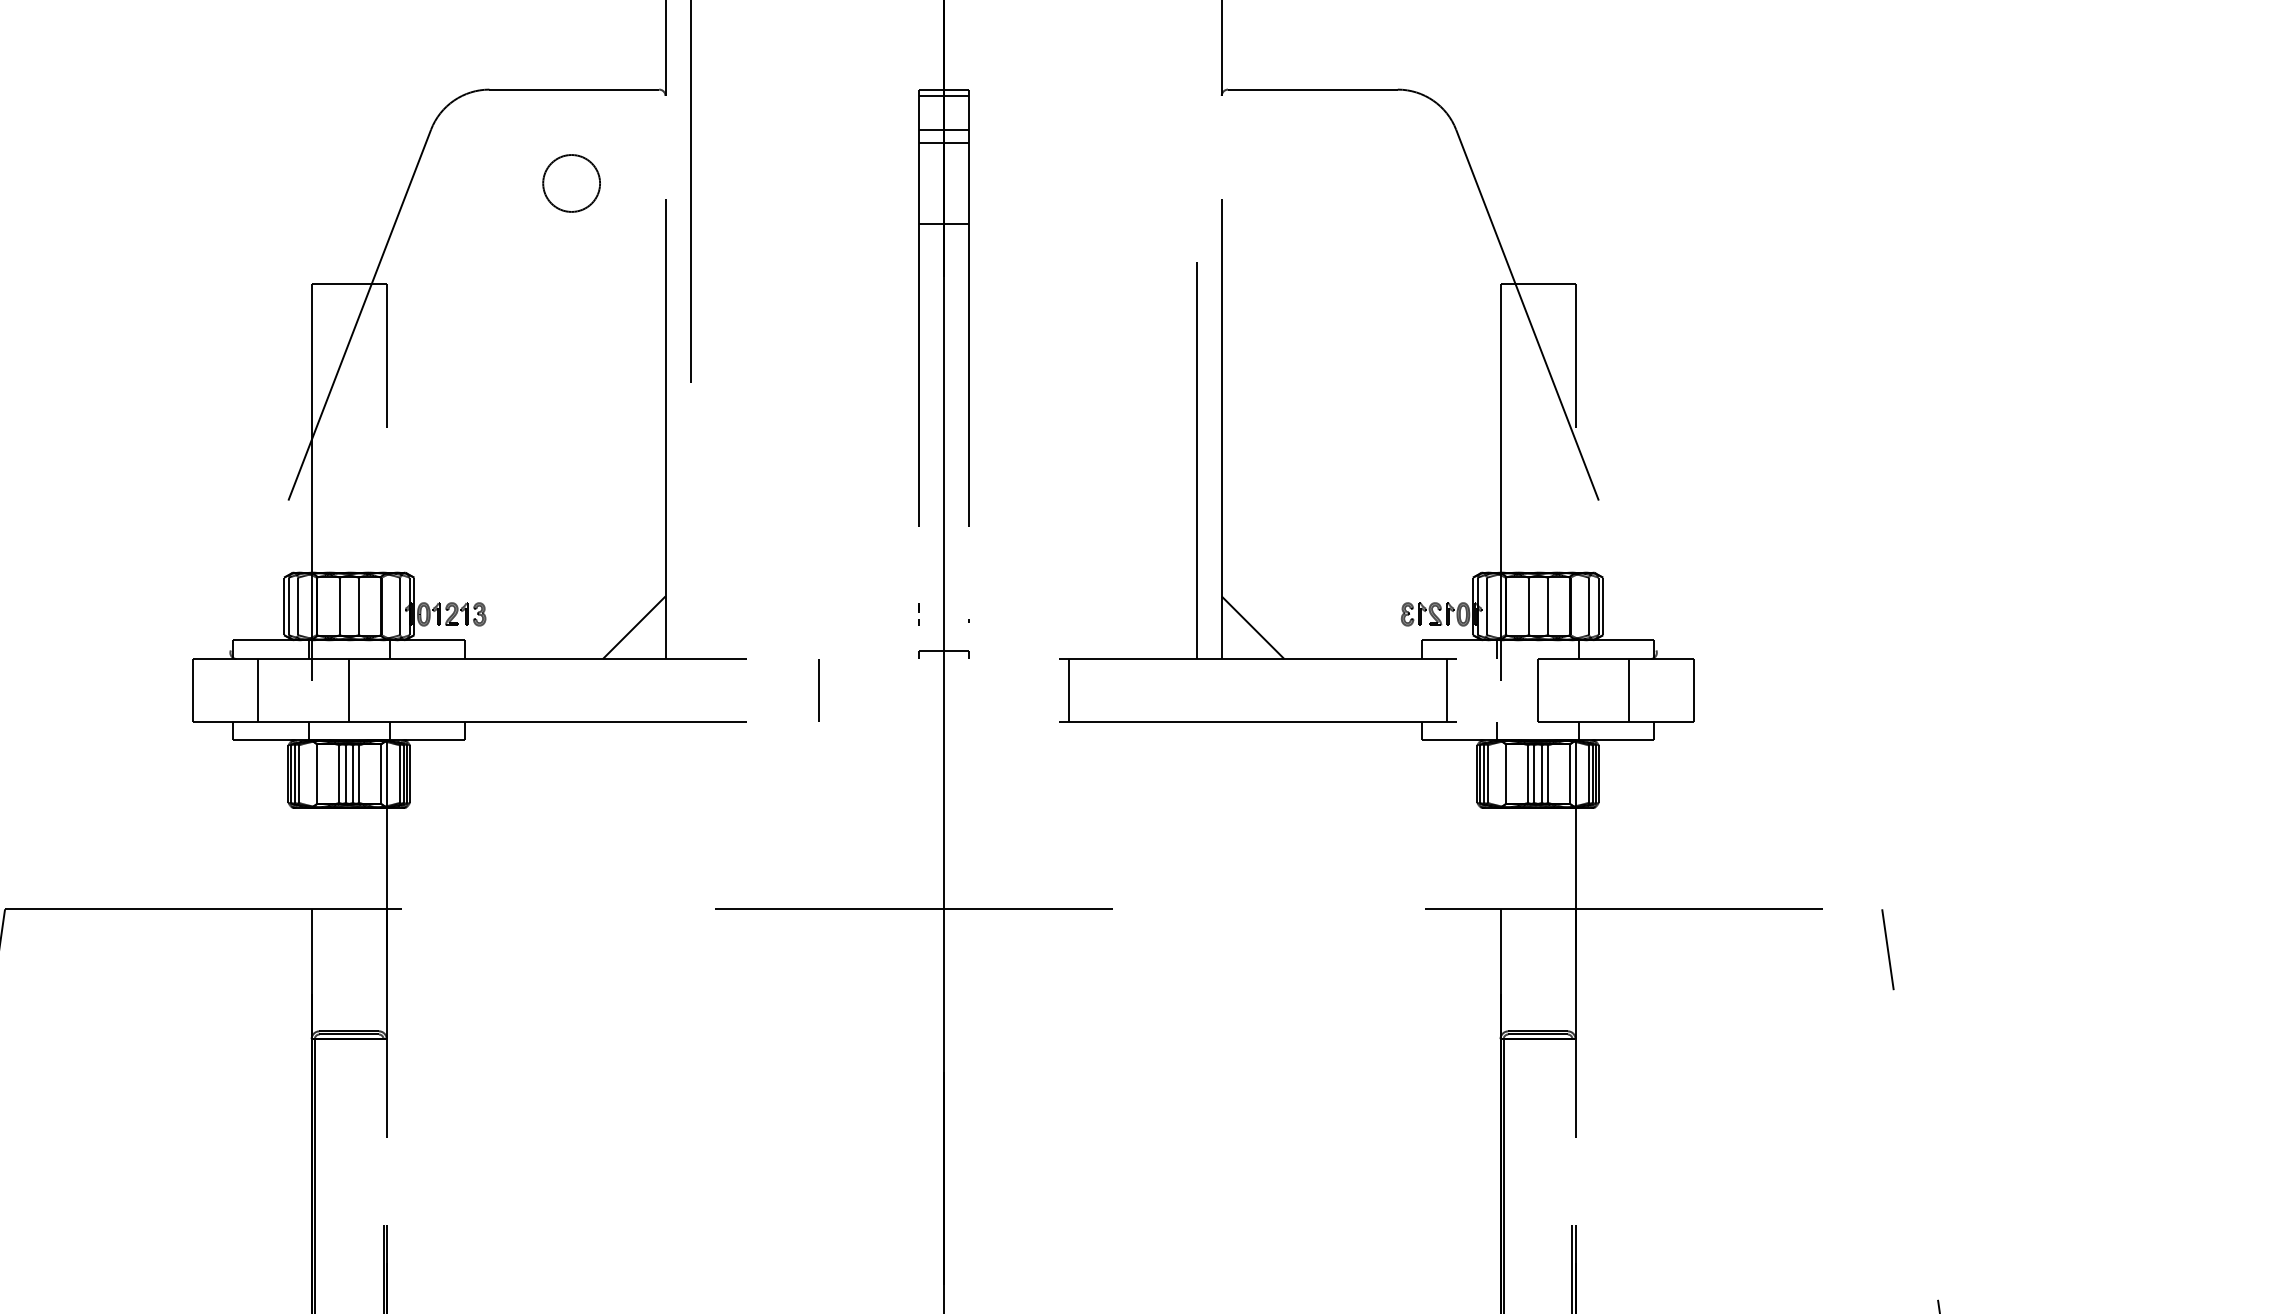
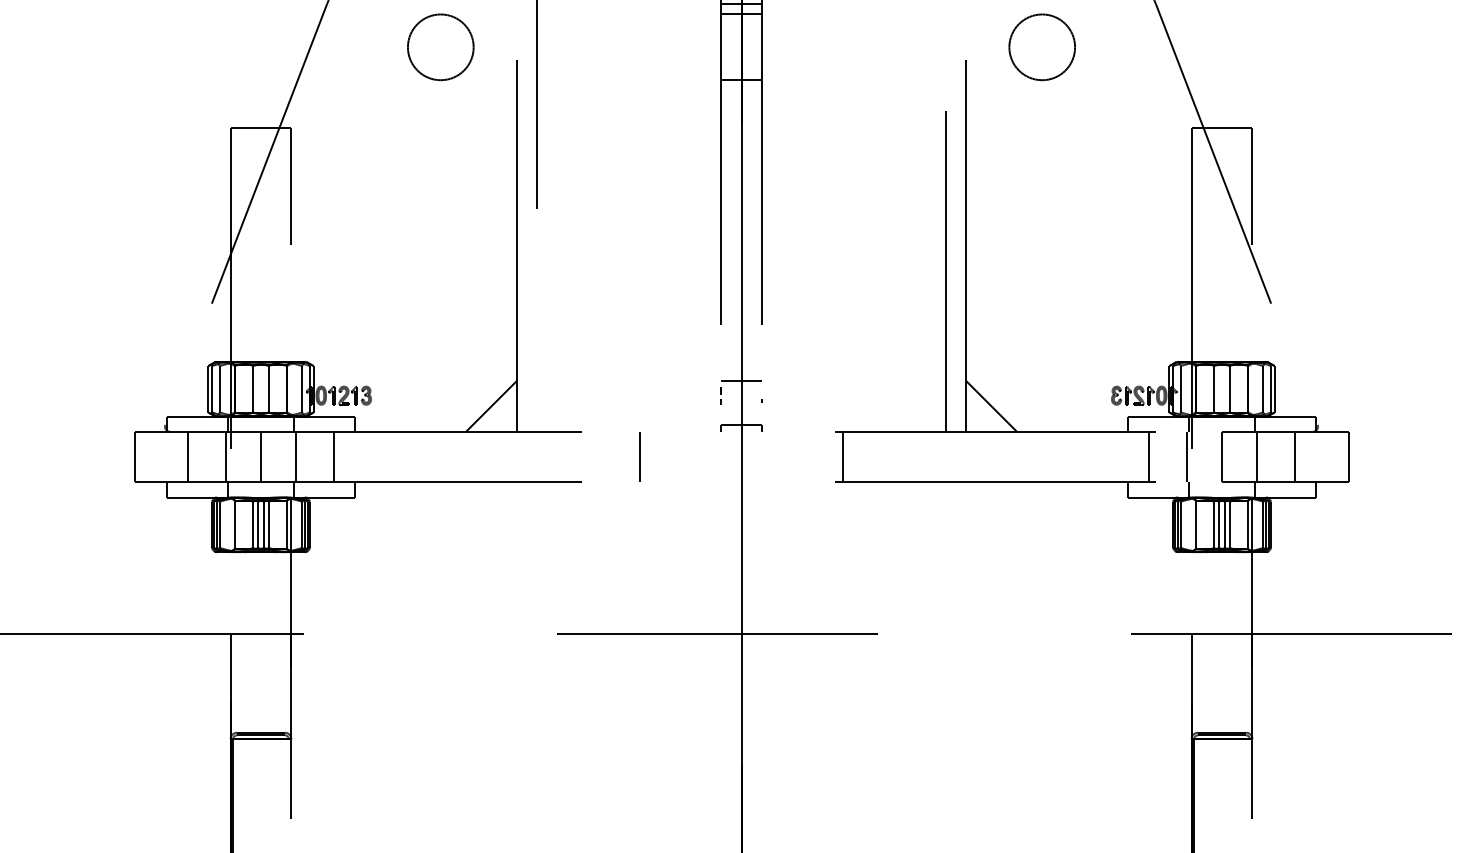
circle: (1315, 182) -> (1042, 46), added
circle: (571, 183) -> (440, 47), size x1.43
line: (943, 596) -> (741, 381), added
line: (305, 690) -> (225, 457), added
line: (393, 690) -> (296, 457), added
line: (439, 690) -> (333, 457), added
line: (1494, 690) -> (1186, 457), added
line: (1581, 690) -> (1257, 457), added

